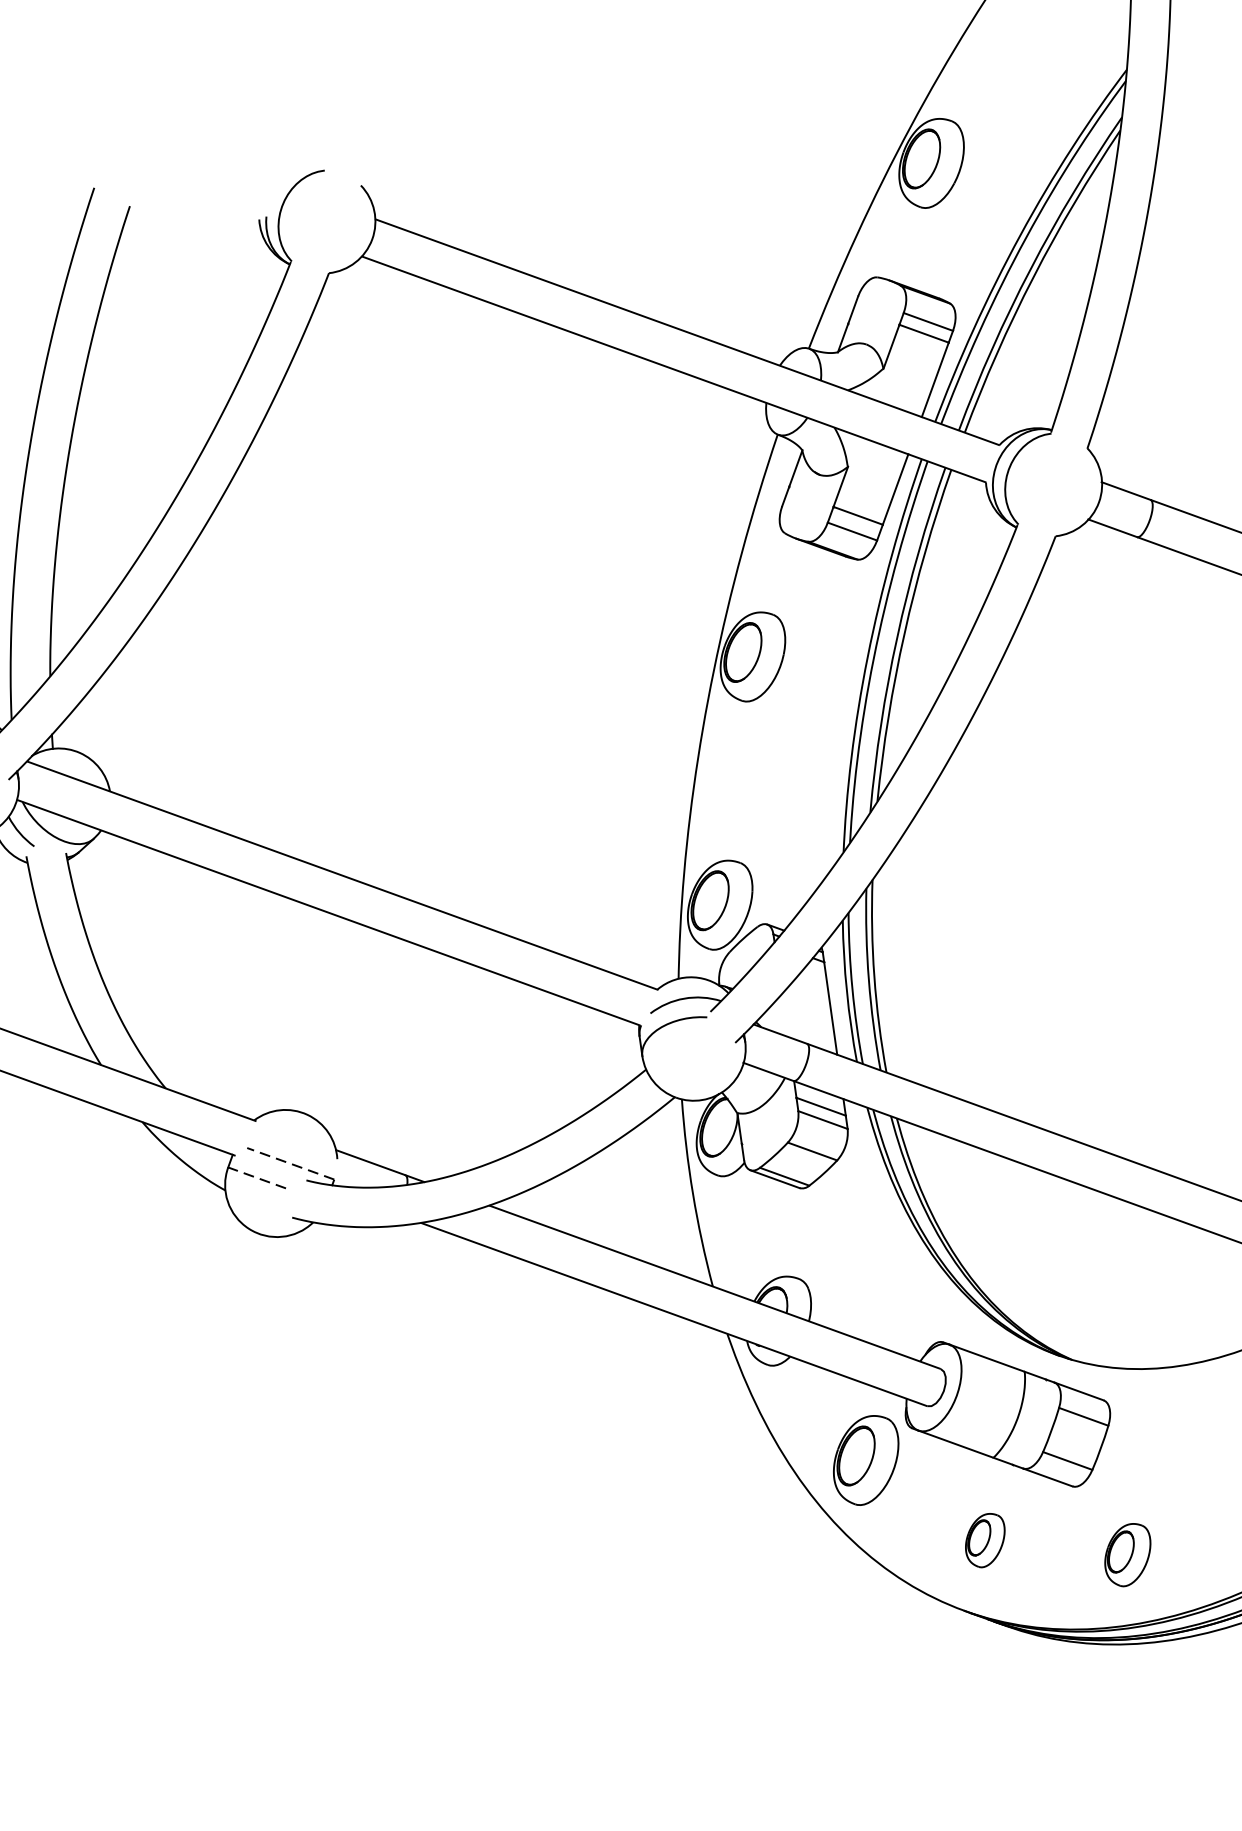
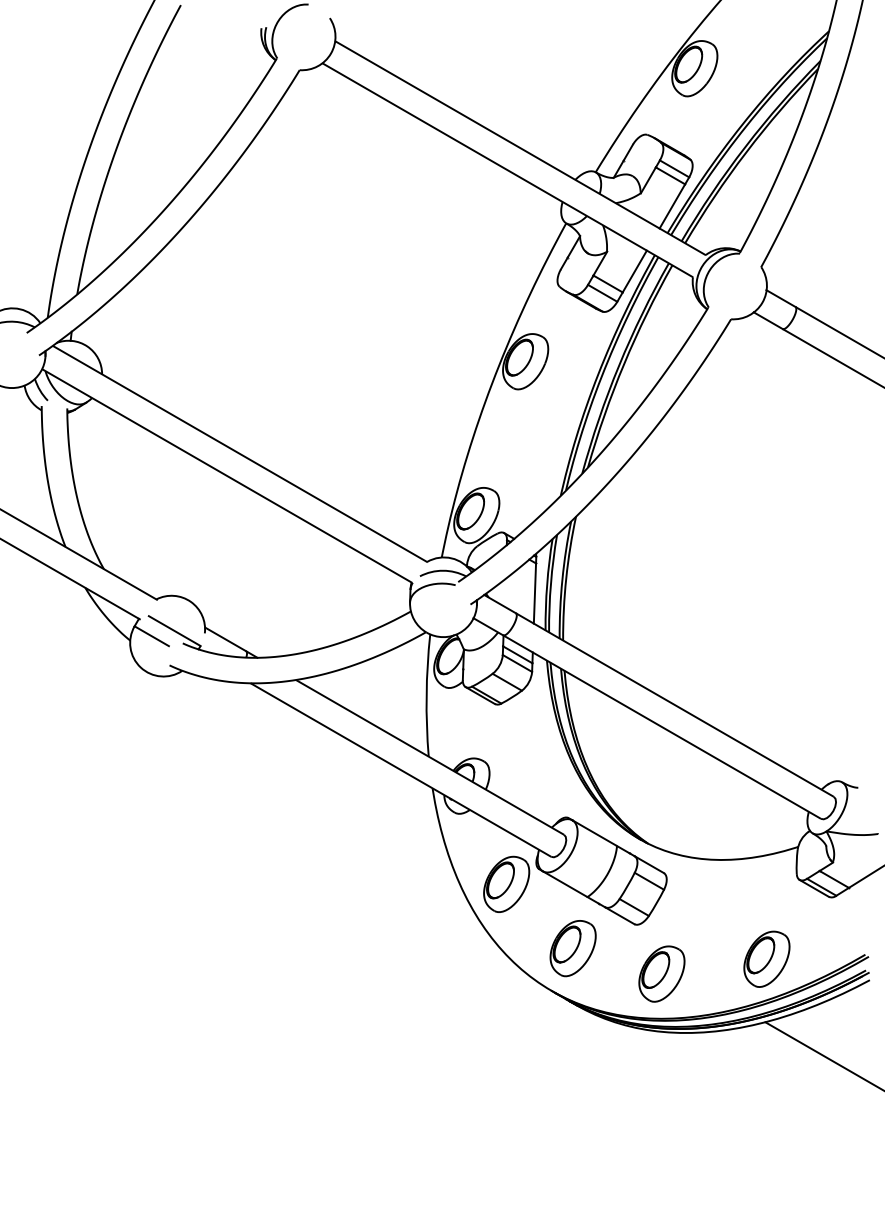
line: (290, 1164) -> (174, 631), dashed -> solid
line: (256, 1178) -> (151, 636), dashed -> solid
part: (984, 1540) -> (572, 948), size x1.67
part: (1127, 1554) -> (661, 973), size x1.43

